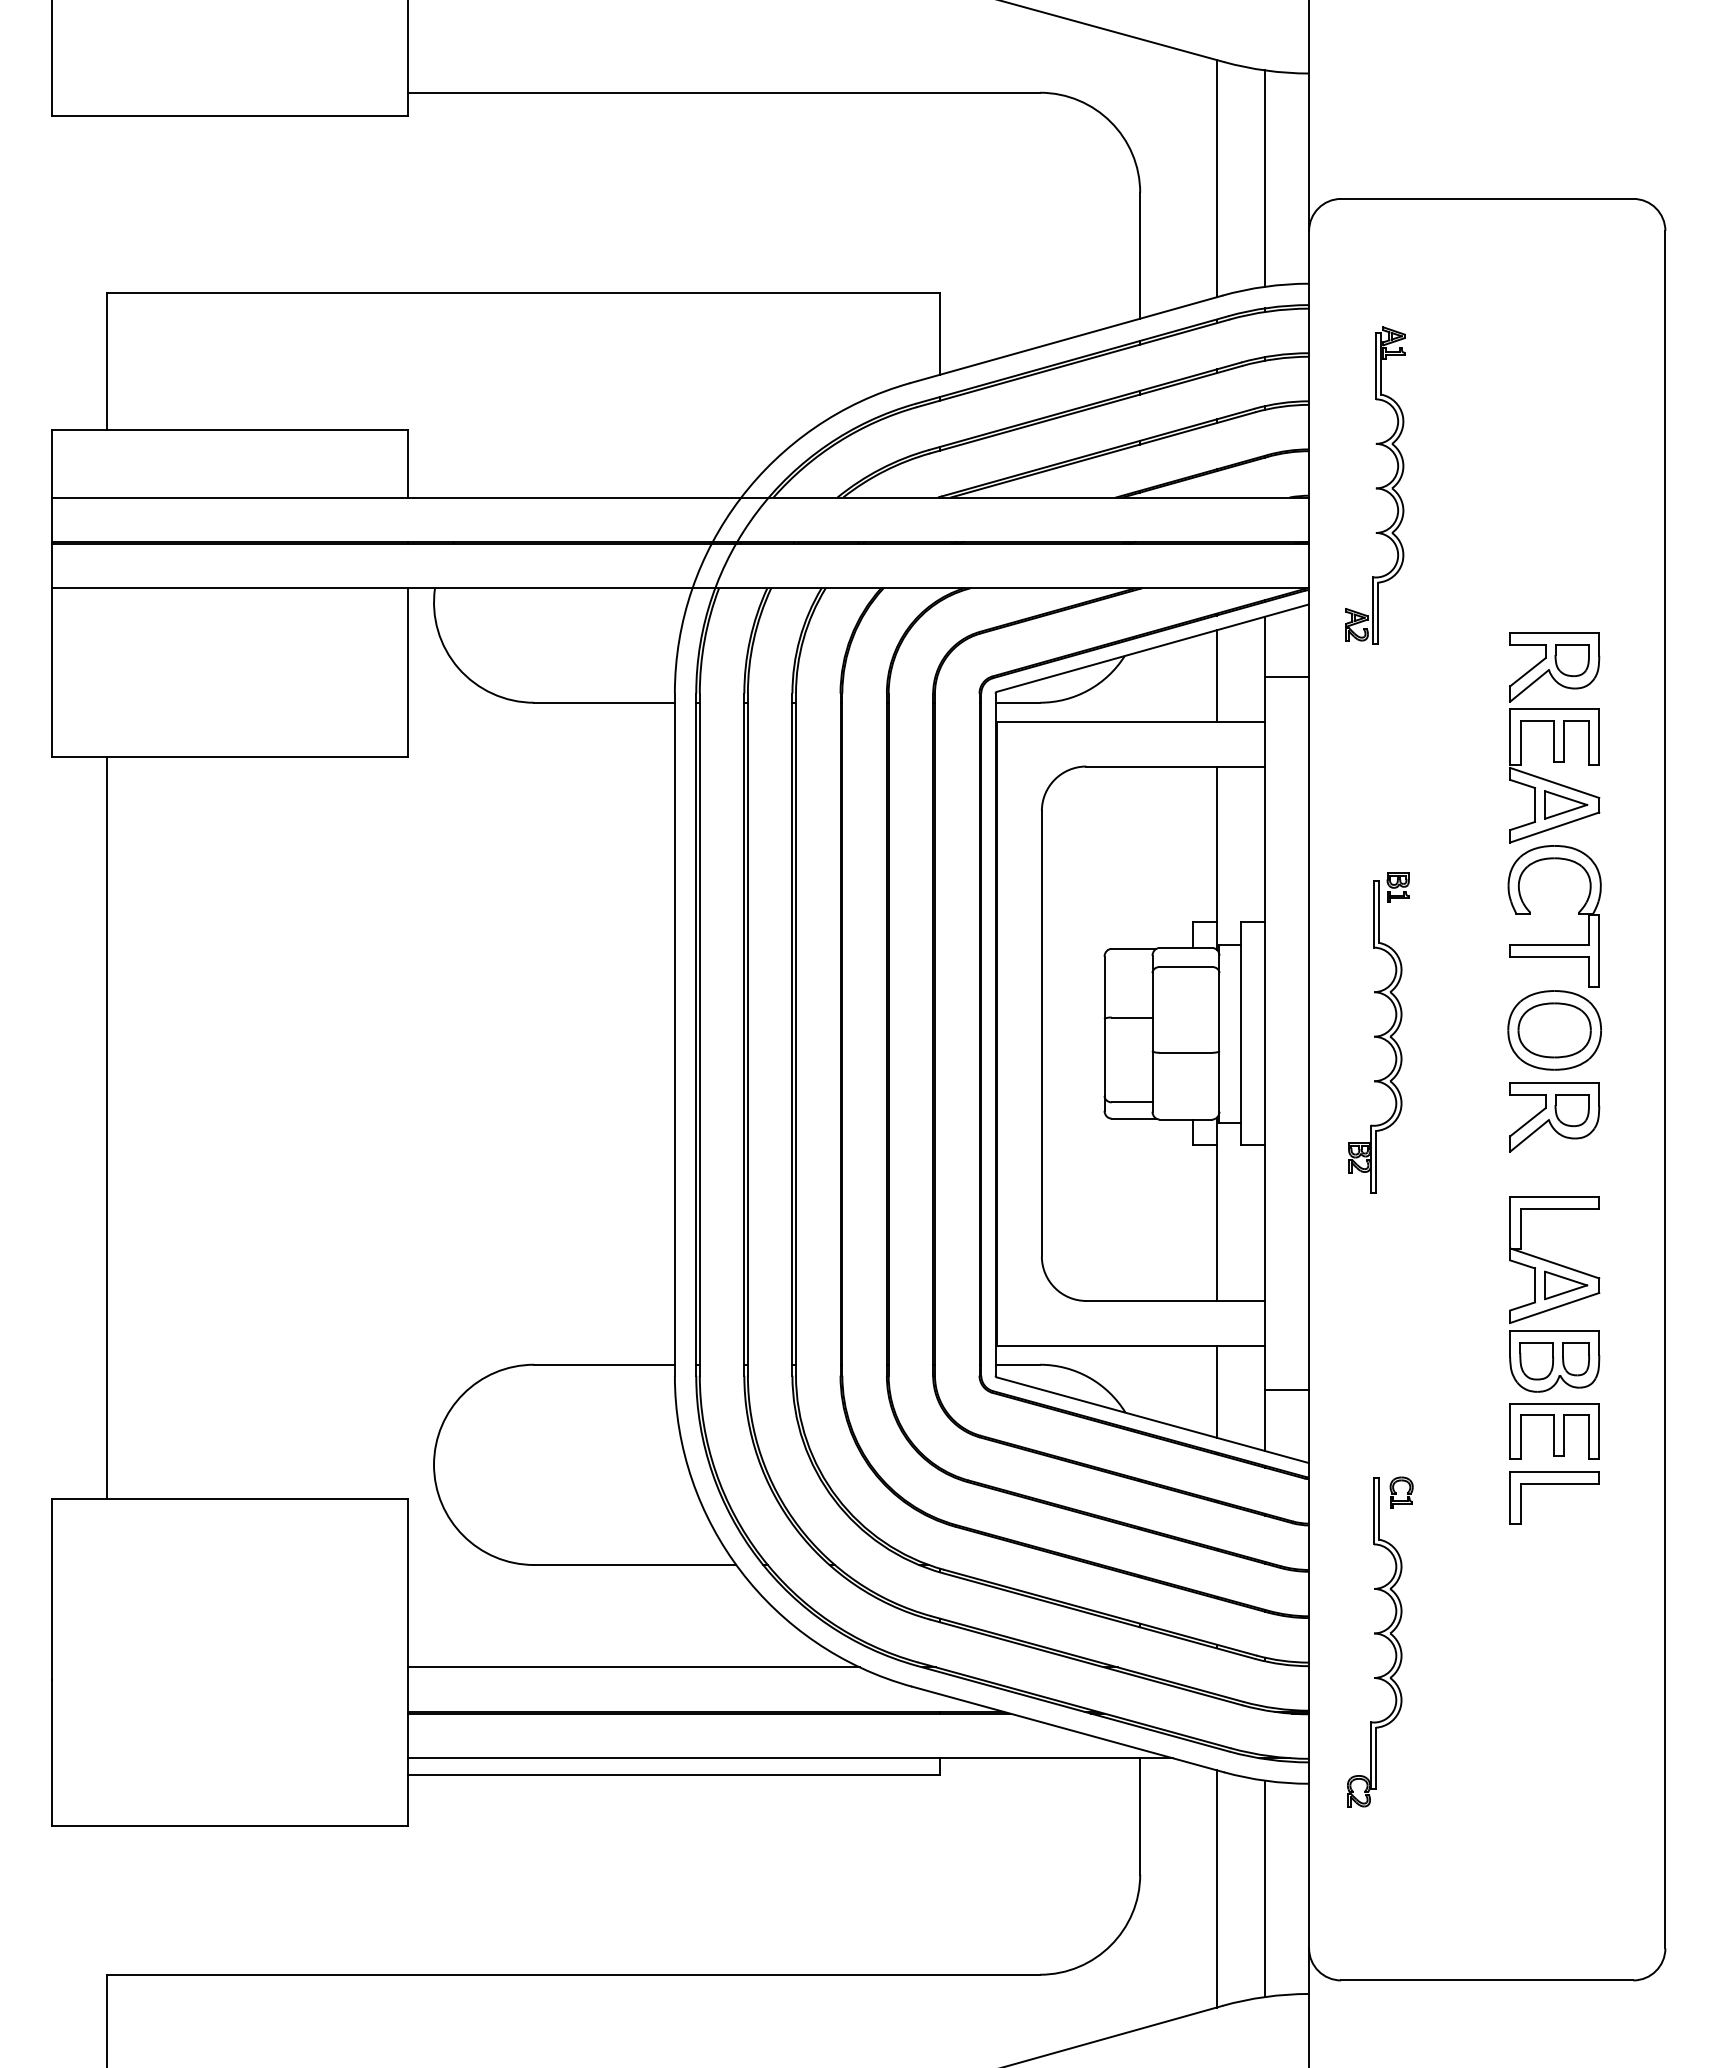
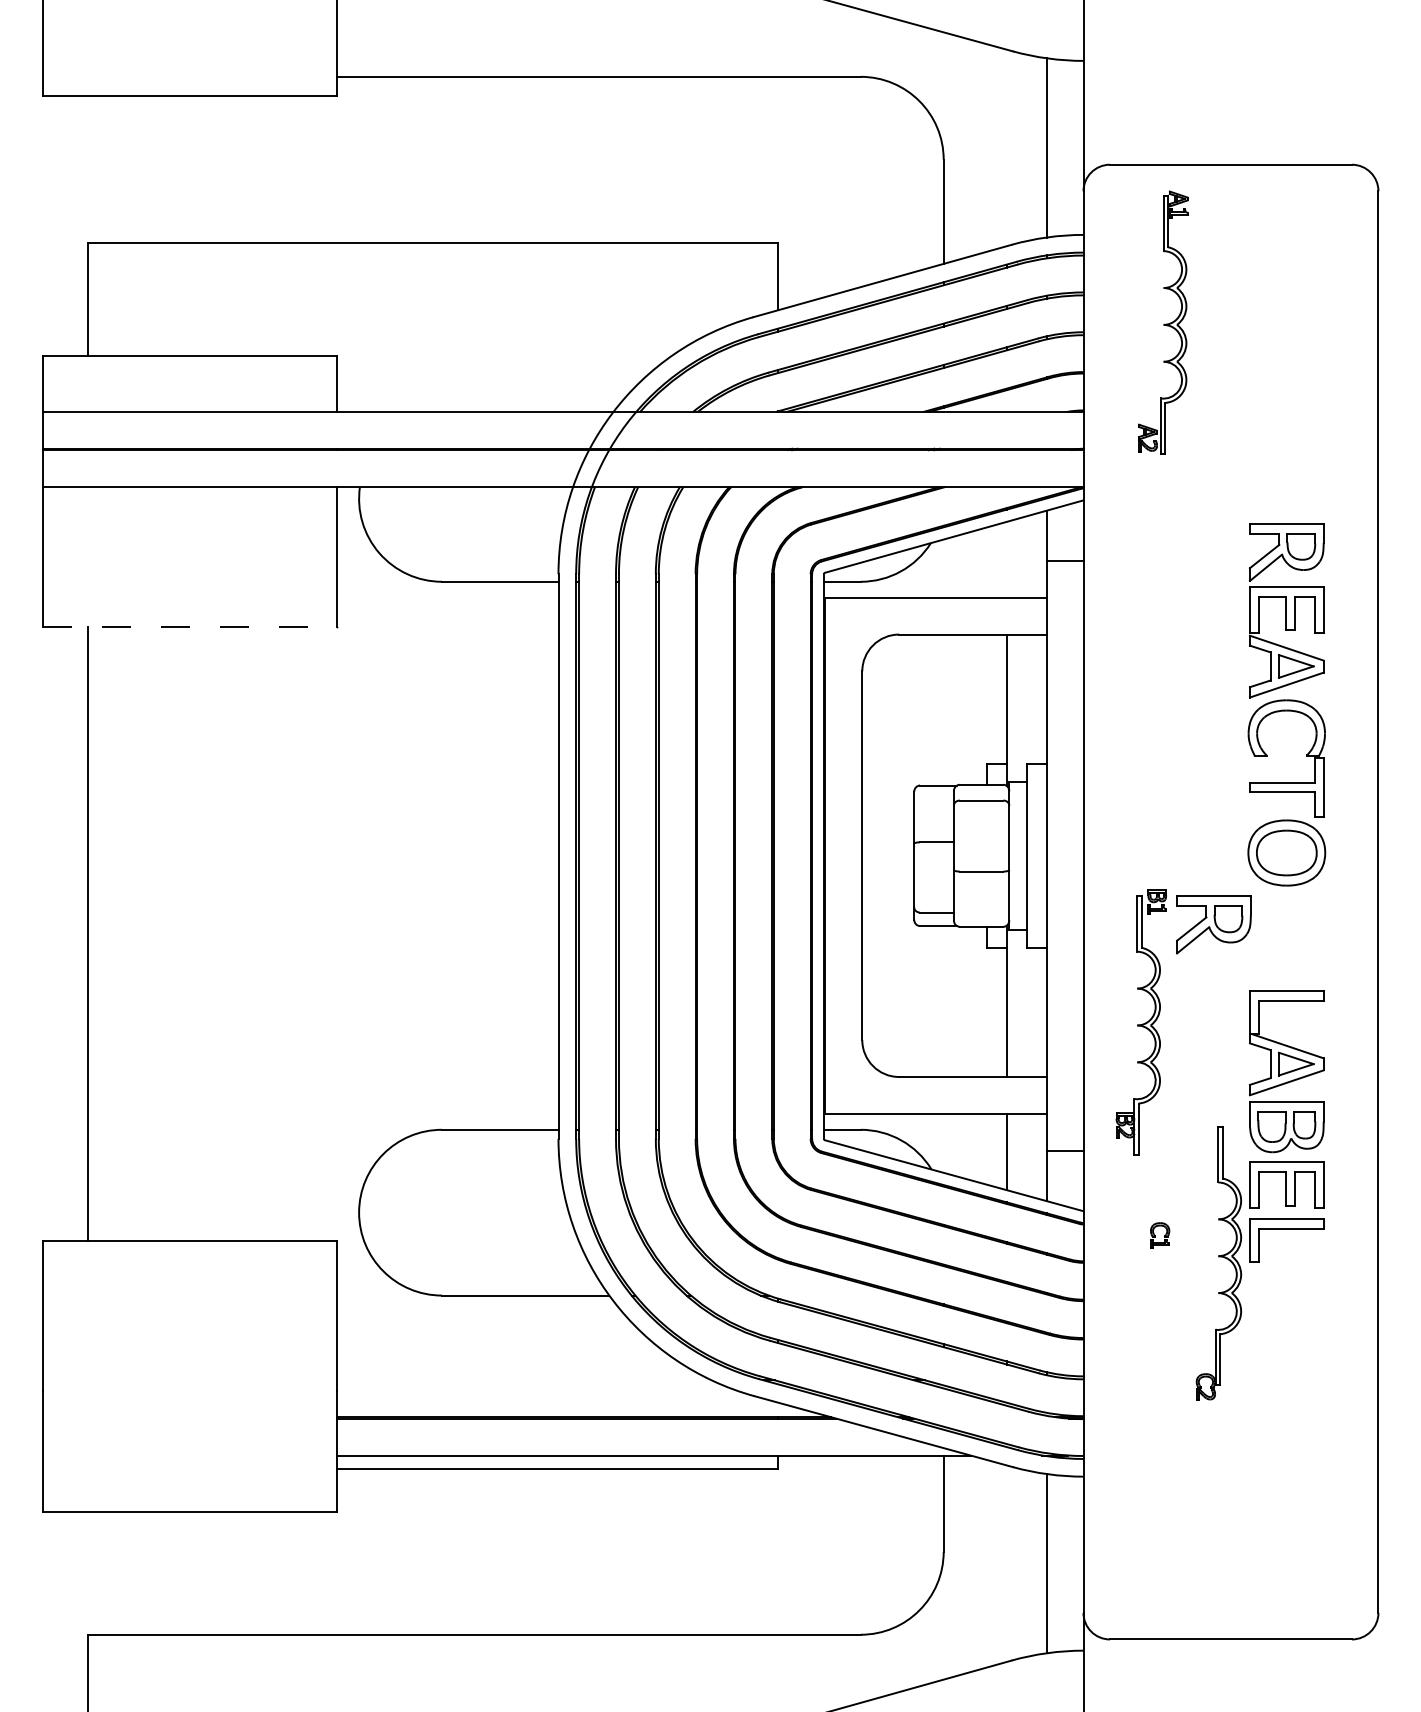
line: (1216, 178) -> (1006, 147), removed
part: (1375, 485) -> (1163, 322), moved
line: (1216, 675) -> (1006, 559), removed
line: (230, 757) -> (190, 627), solid -> dashed
part: (1378, 1032) -> (1140, 1021), moved
part: (1554, 1117) -> (1213, 925), moved
part: (1374, 1634) -> (1218, 1257), moved
line: (633, 1667) -> (524, 1380), removed
line: (1216, 1888) -> (1006, 1563), removed

